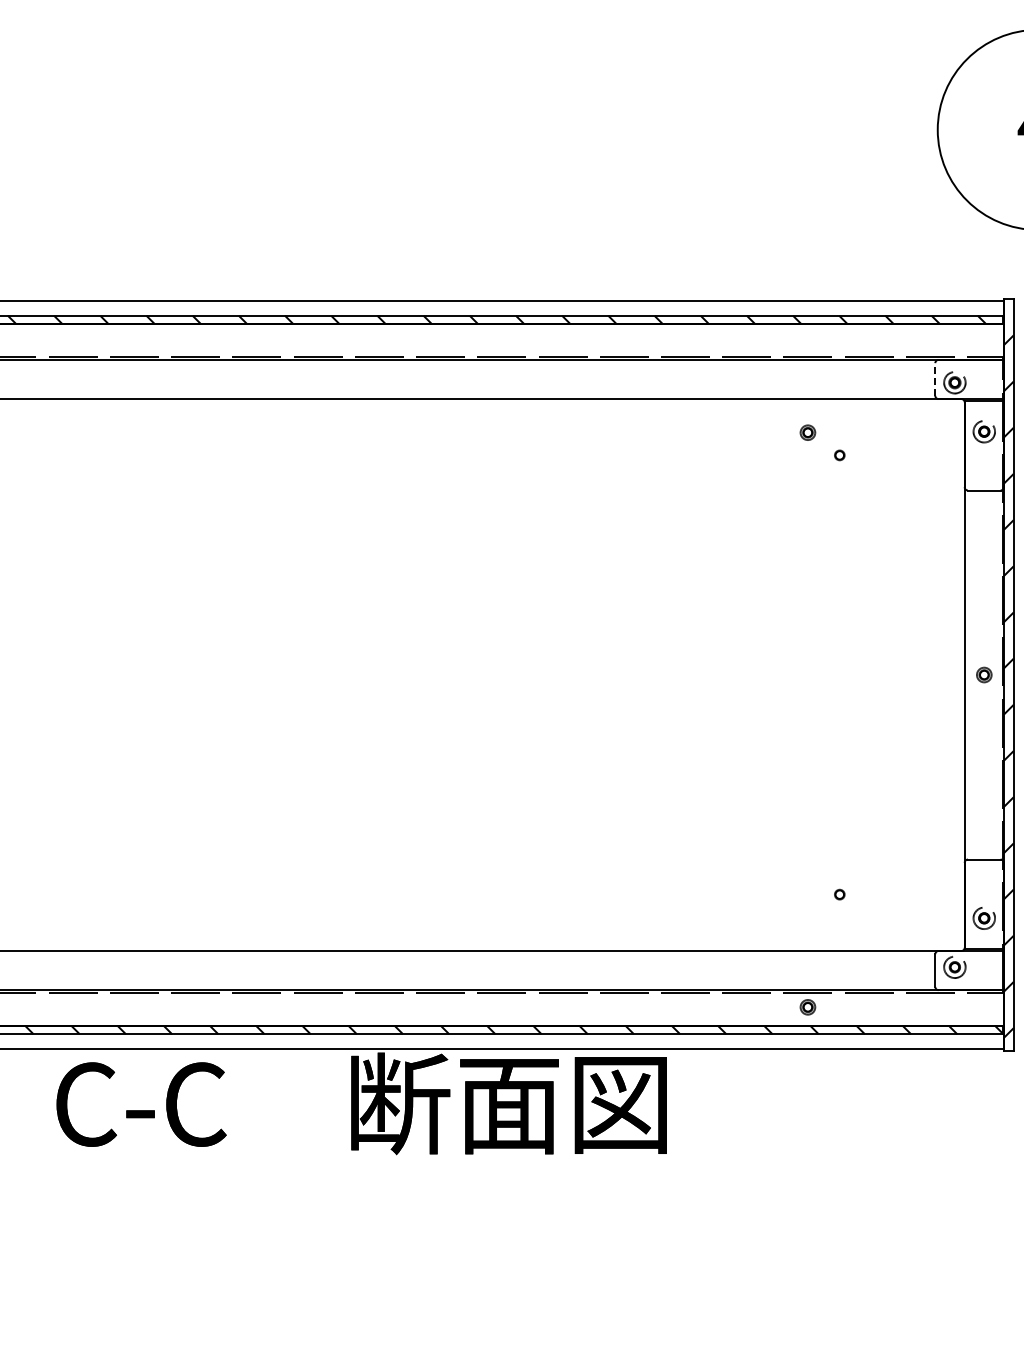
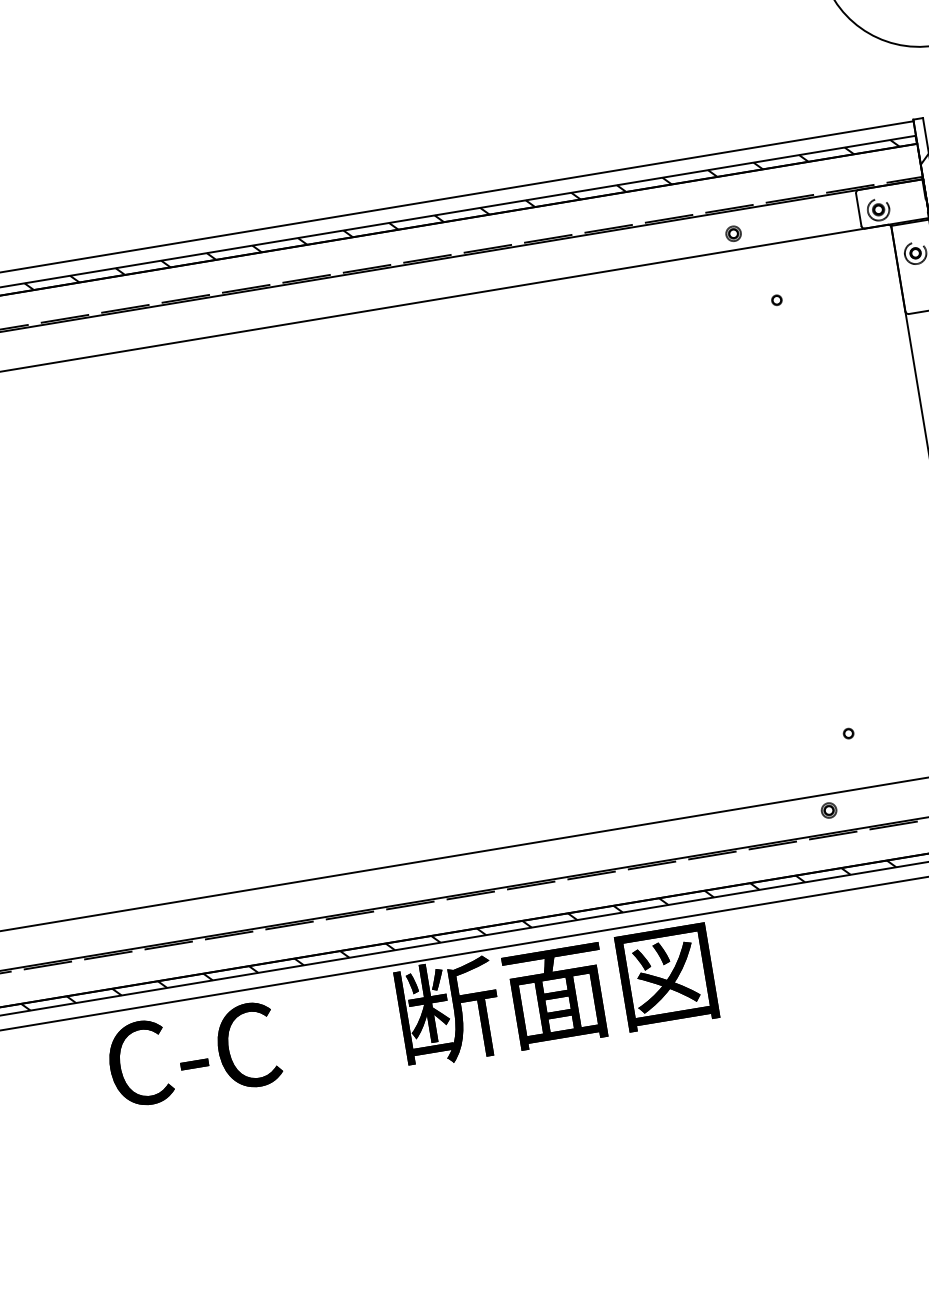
line: (935, 379) -> (858, 209), dashed -> solid
part: (807, 432) -> (733, 233), moved
part: (807, 1007) -> (828, 810), moved

